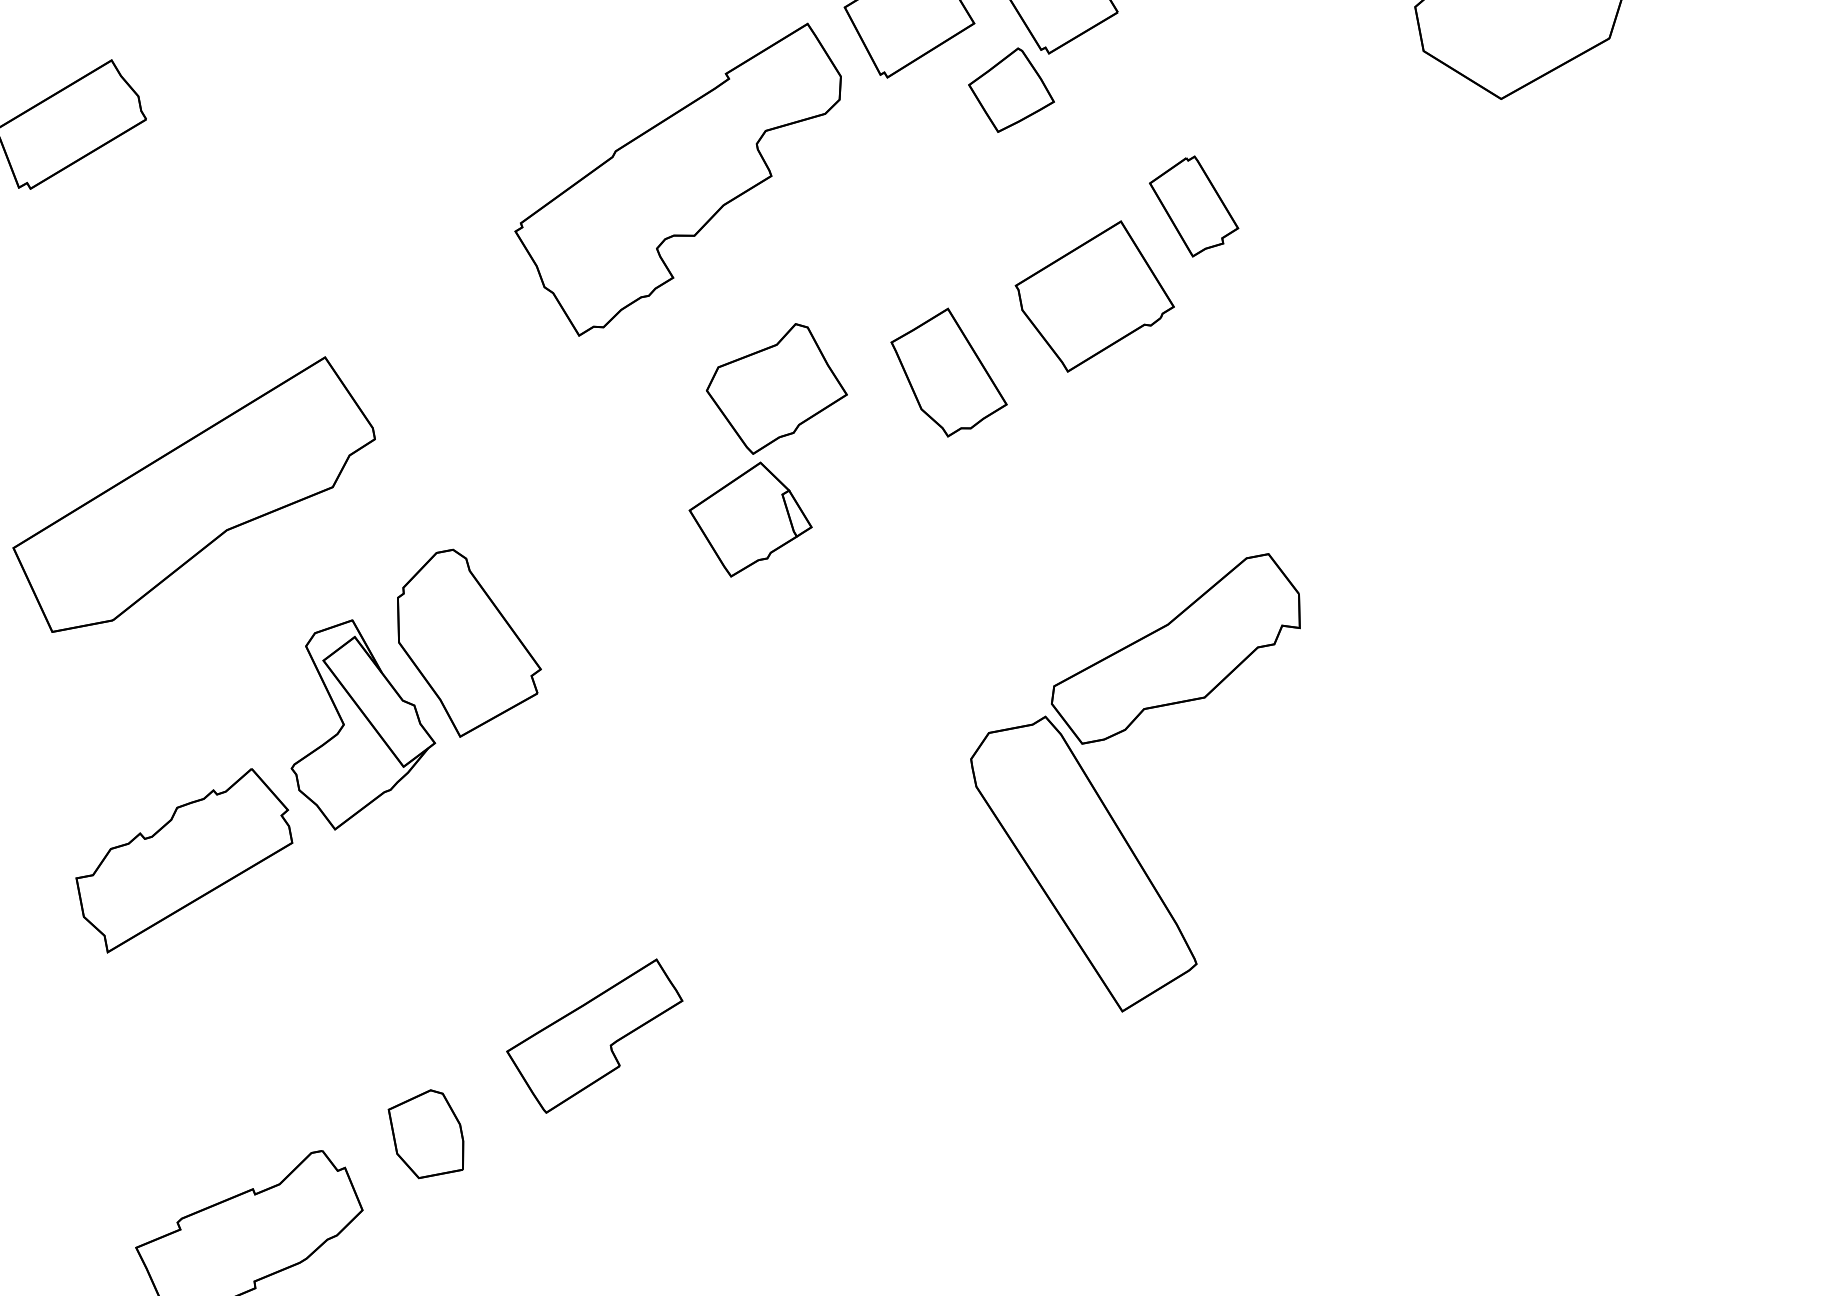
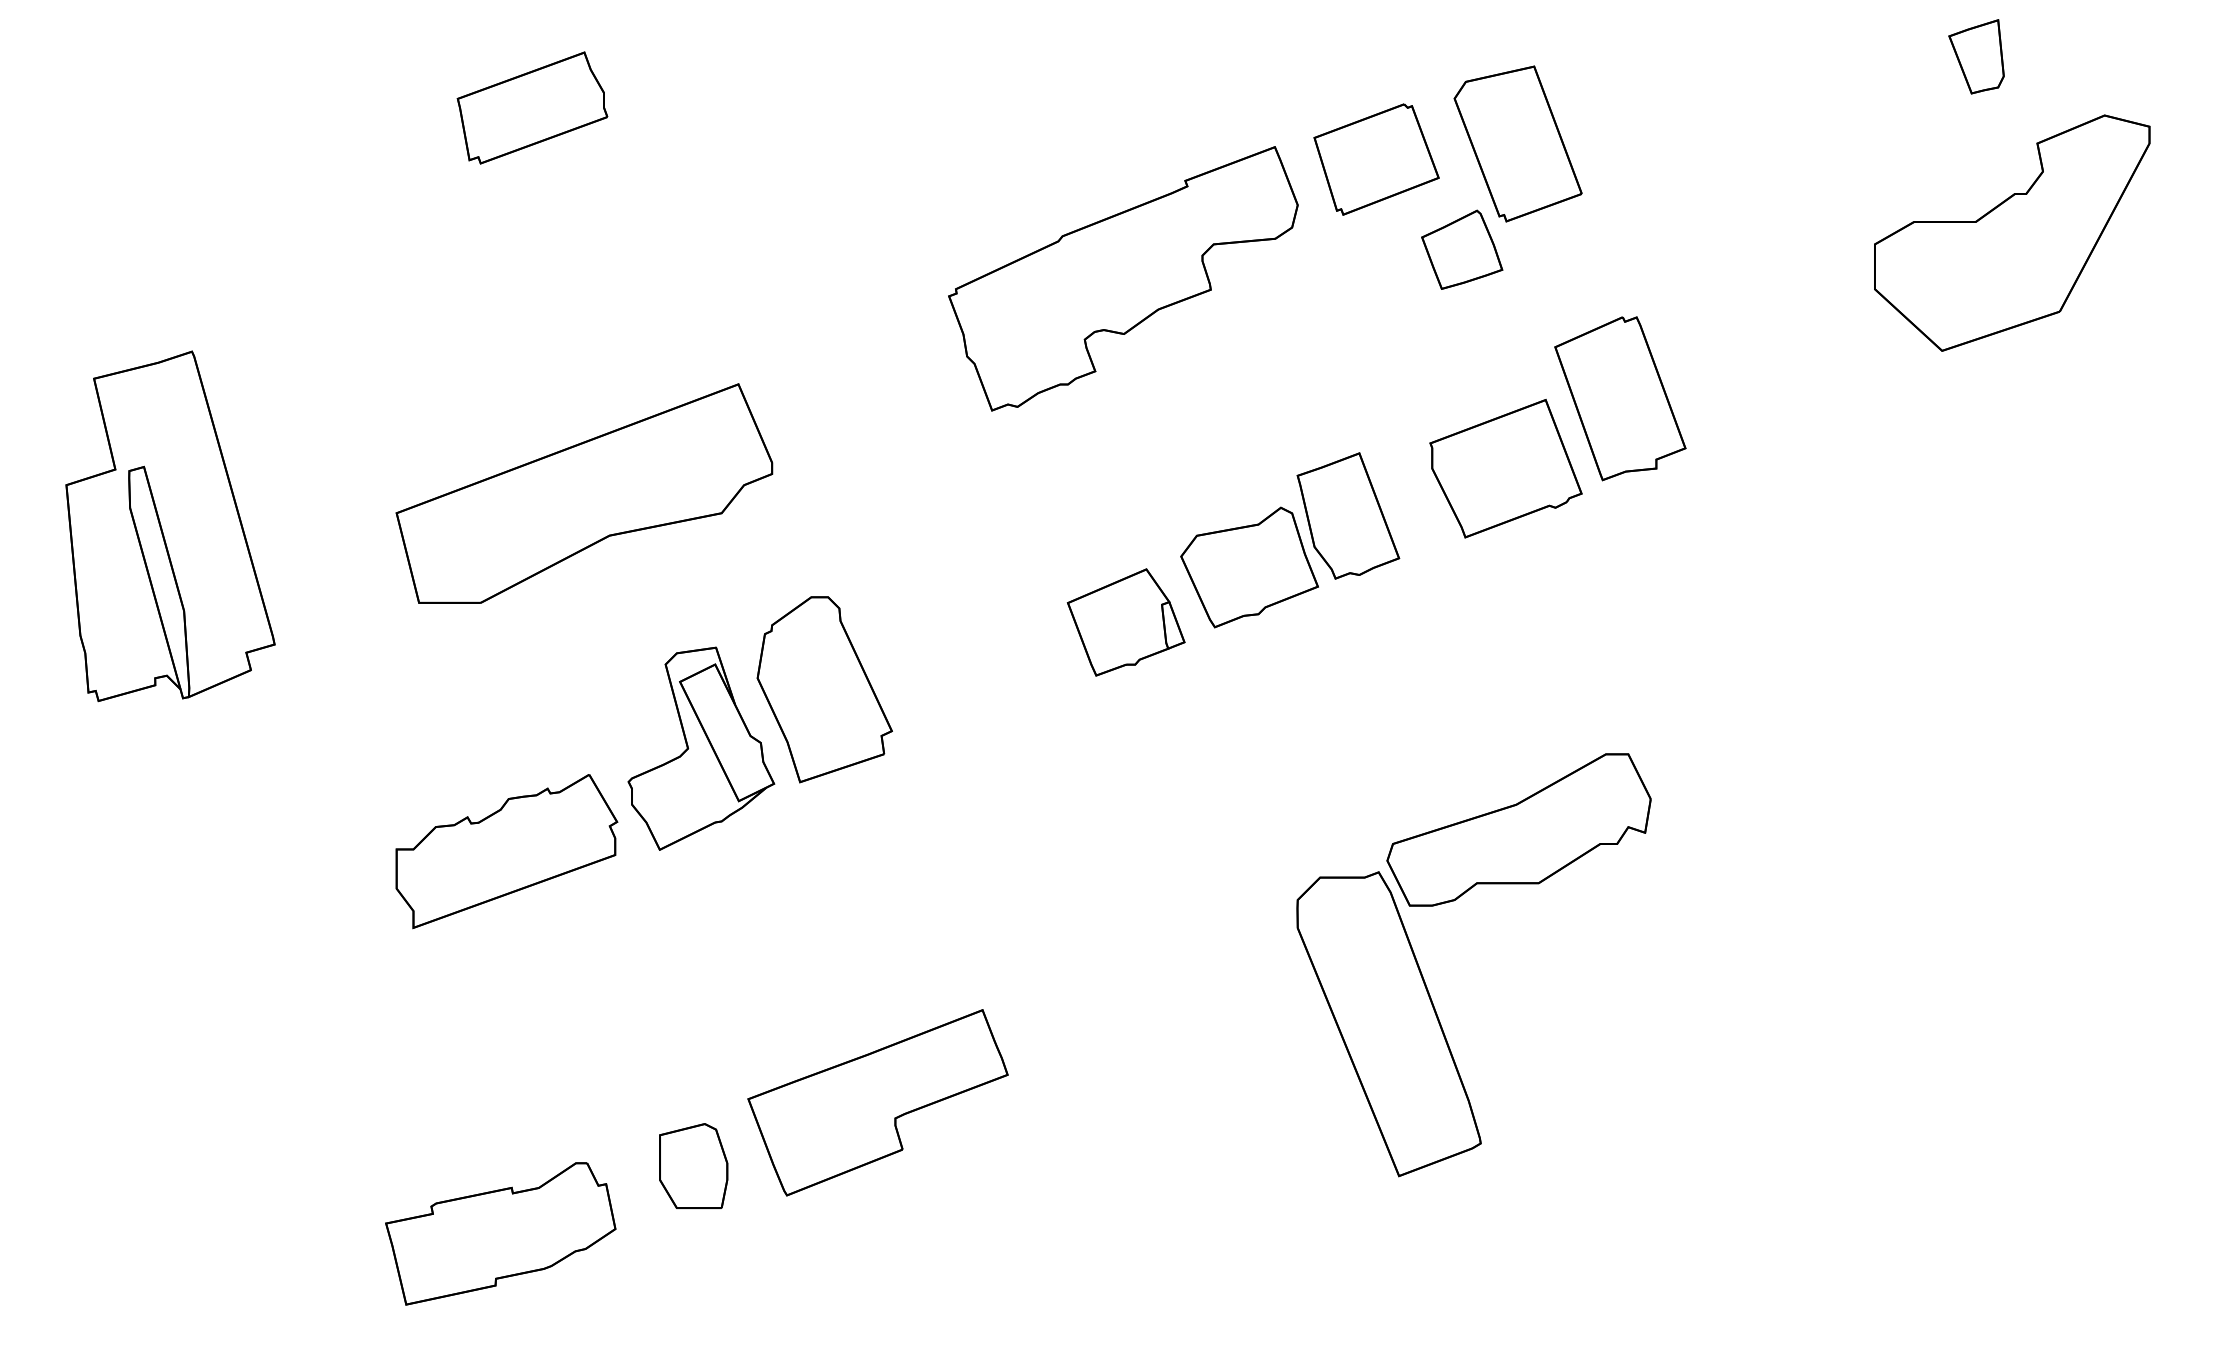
part: (1194, 206) -> (1620, 398), size x1.67
part: (775, 388) -> (1249, 567), moved
part: (596, 1036) -> (877, 1102), size x1.43

